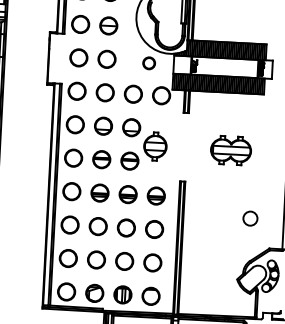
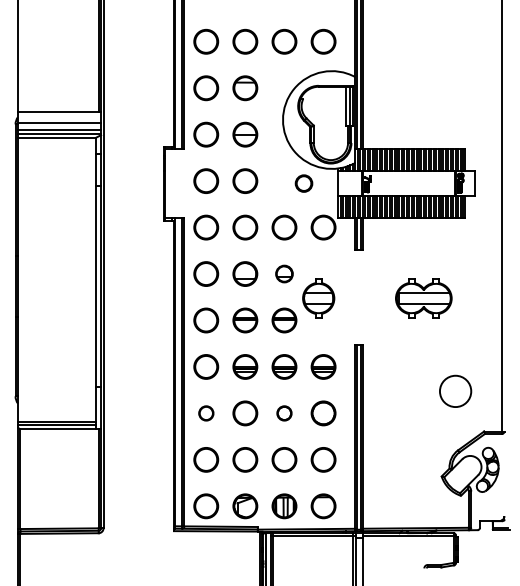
part: (131, 127) -> (284, 273), size x0.7
circle: (250, 218) -> (455, 391), size x1.6
part: (70, 225) -> (206, 413), size x0.6
part: (126, 228) -> (284, 413), size x0.6

